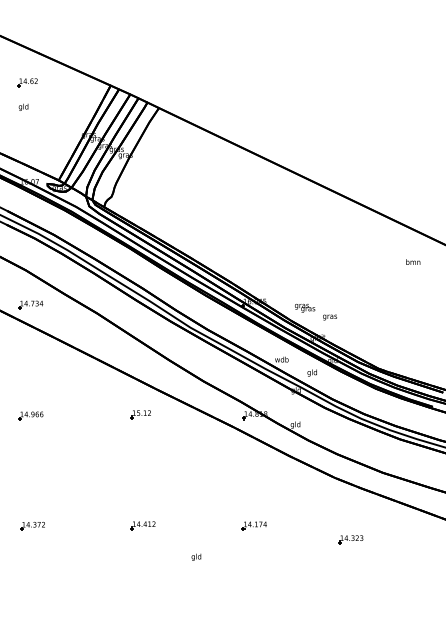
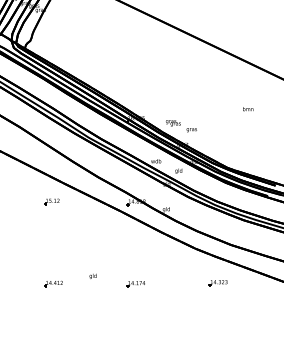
text: (413, 261) -> (248, 108), moved
part: (350, 539) -> (218, 283), moved
text: (196, 556) -> (93, 275), moved

